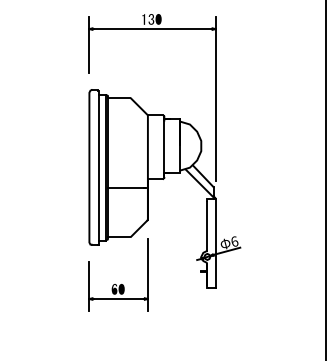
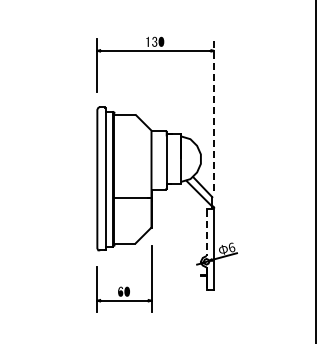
line: (215, 97) -> (214, 114), solid -> dashed
line: (207, 226) -> (206, 233), solid -> dashed

